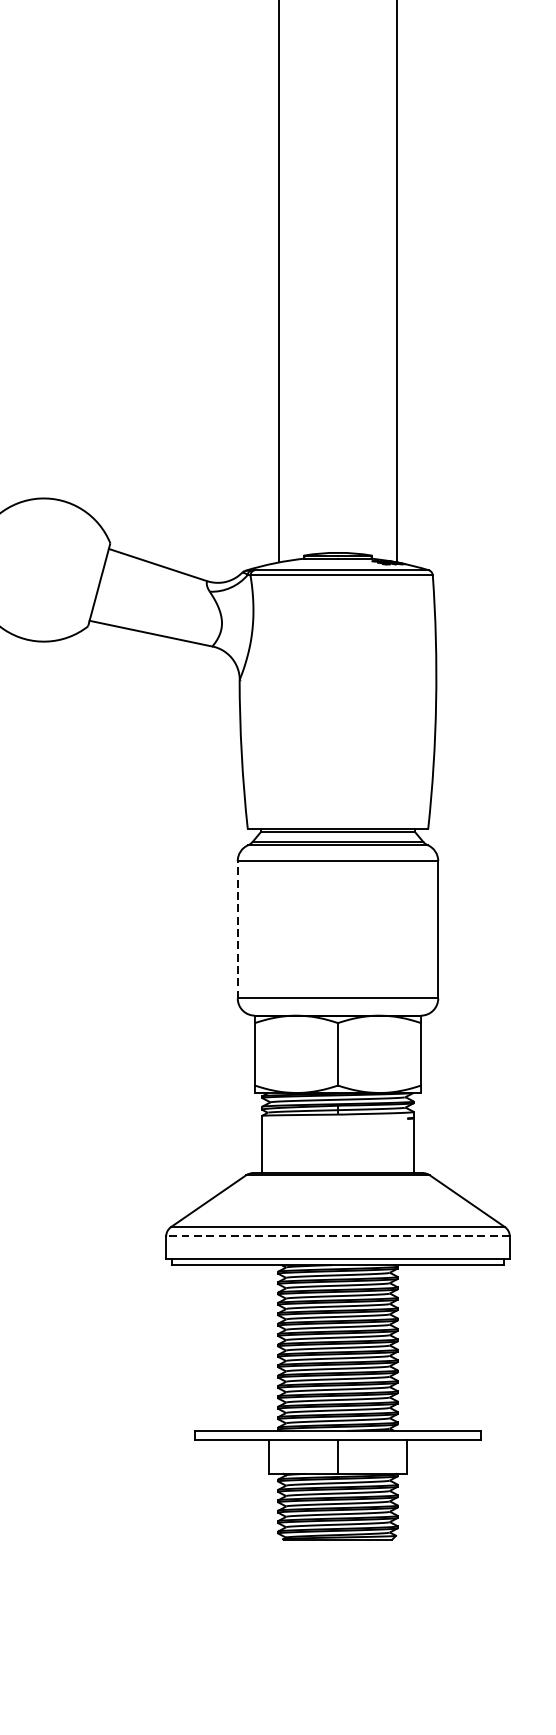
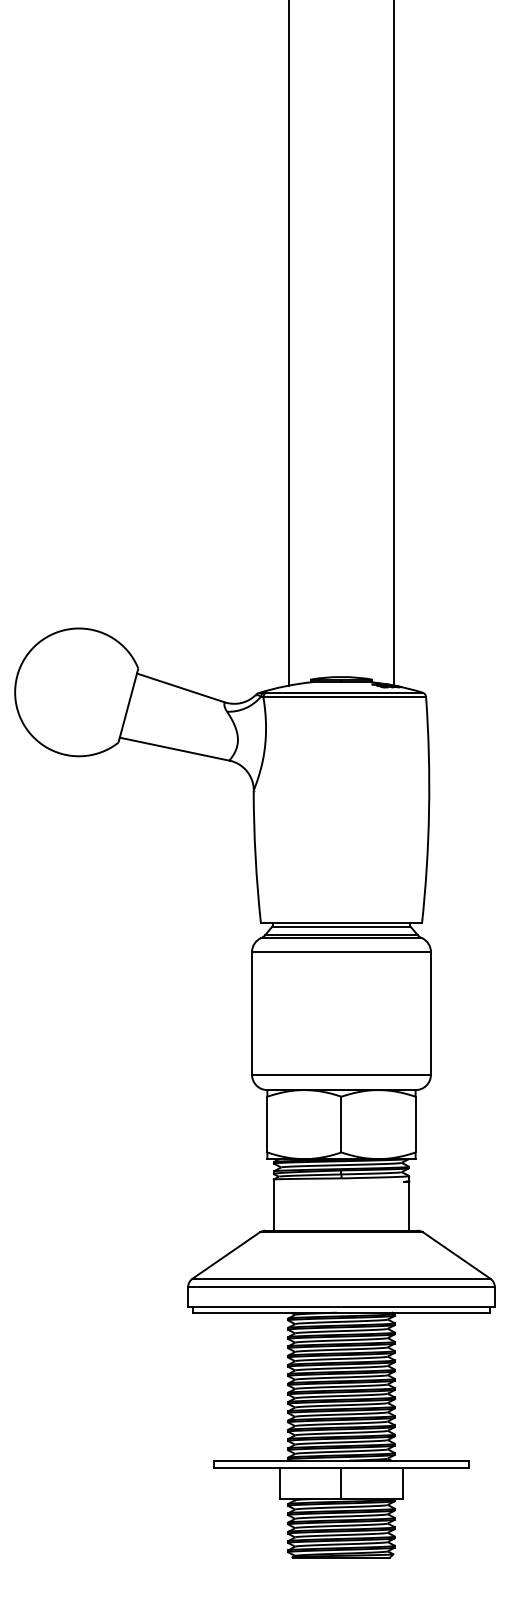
line: (238, 928) -> (252, 1012), dashed -> solid
line: (336, 1236) -> (340, 1287), dashed -> solid

